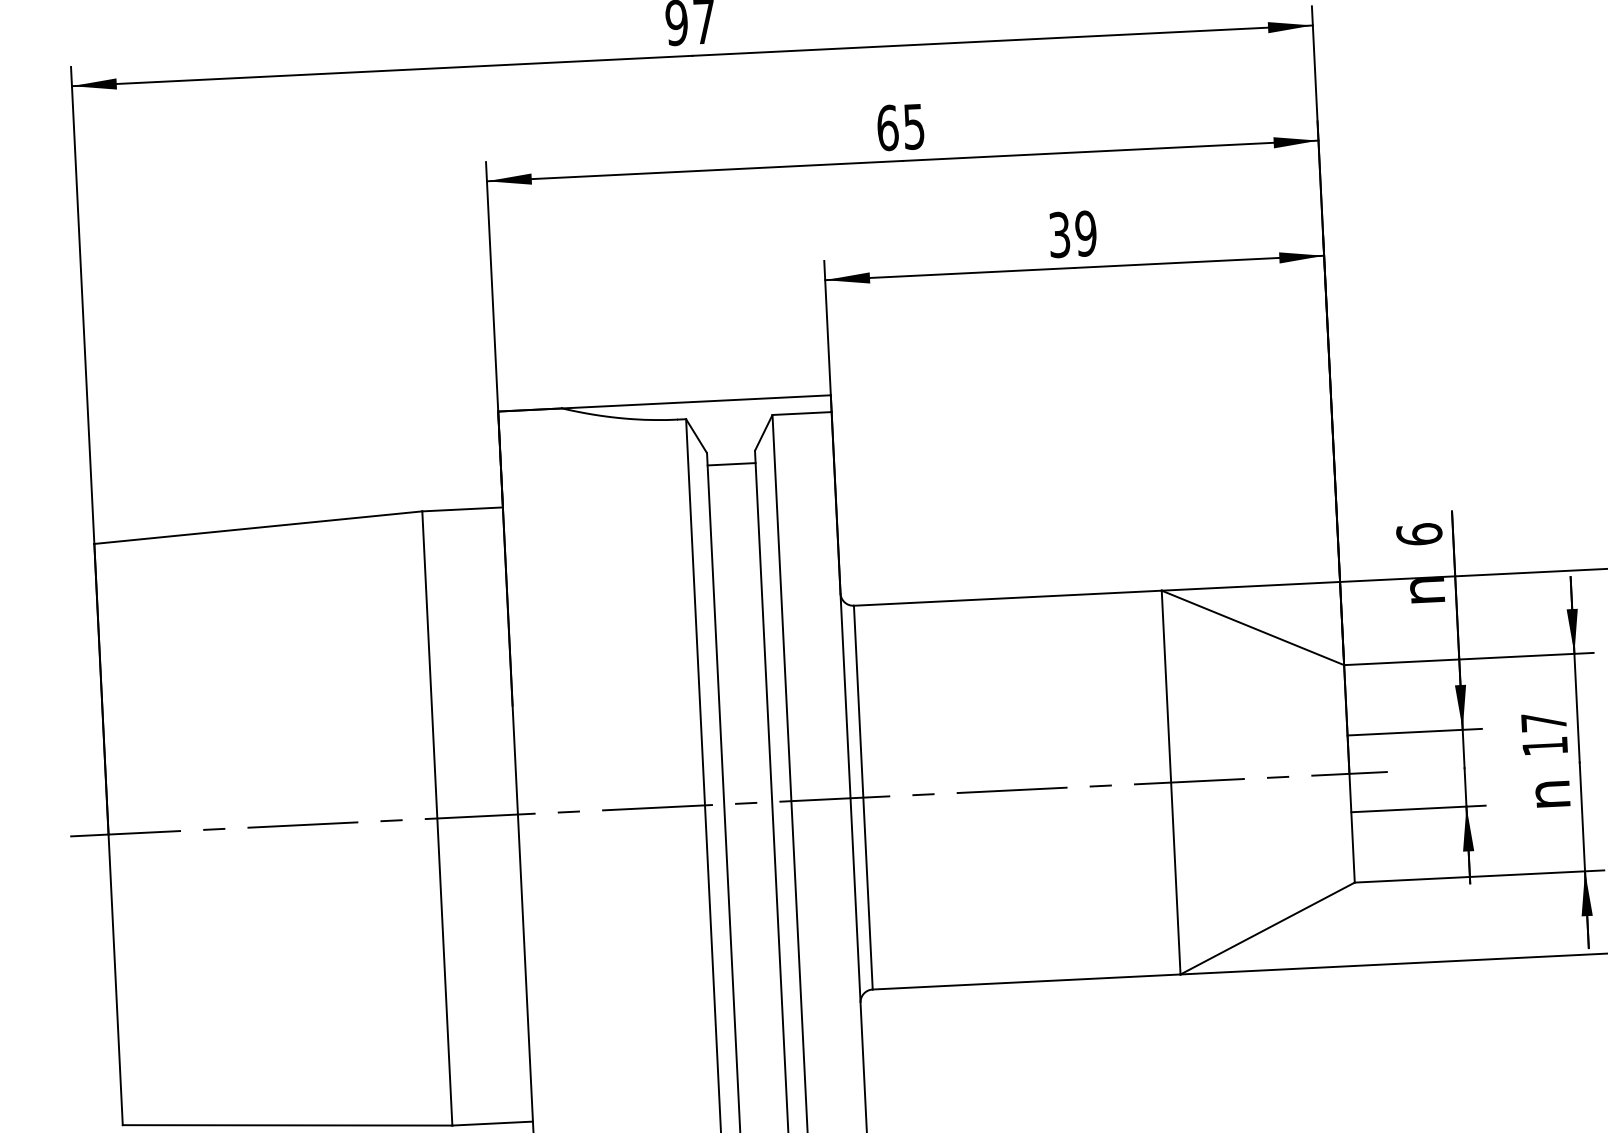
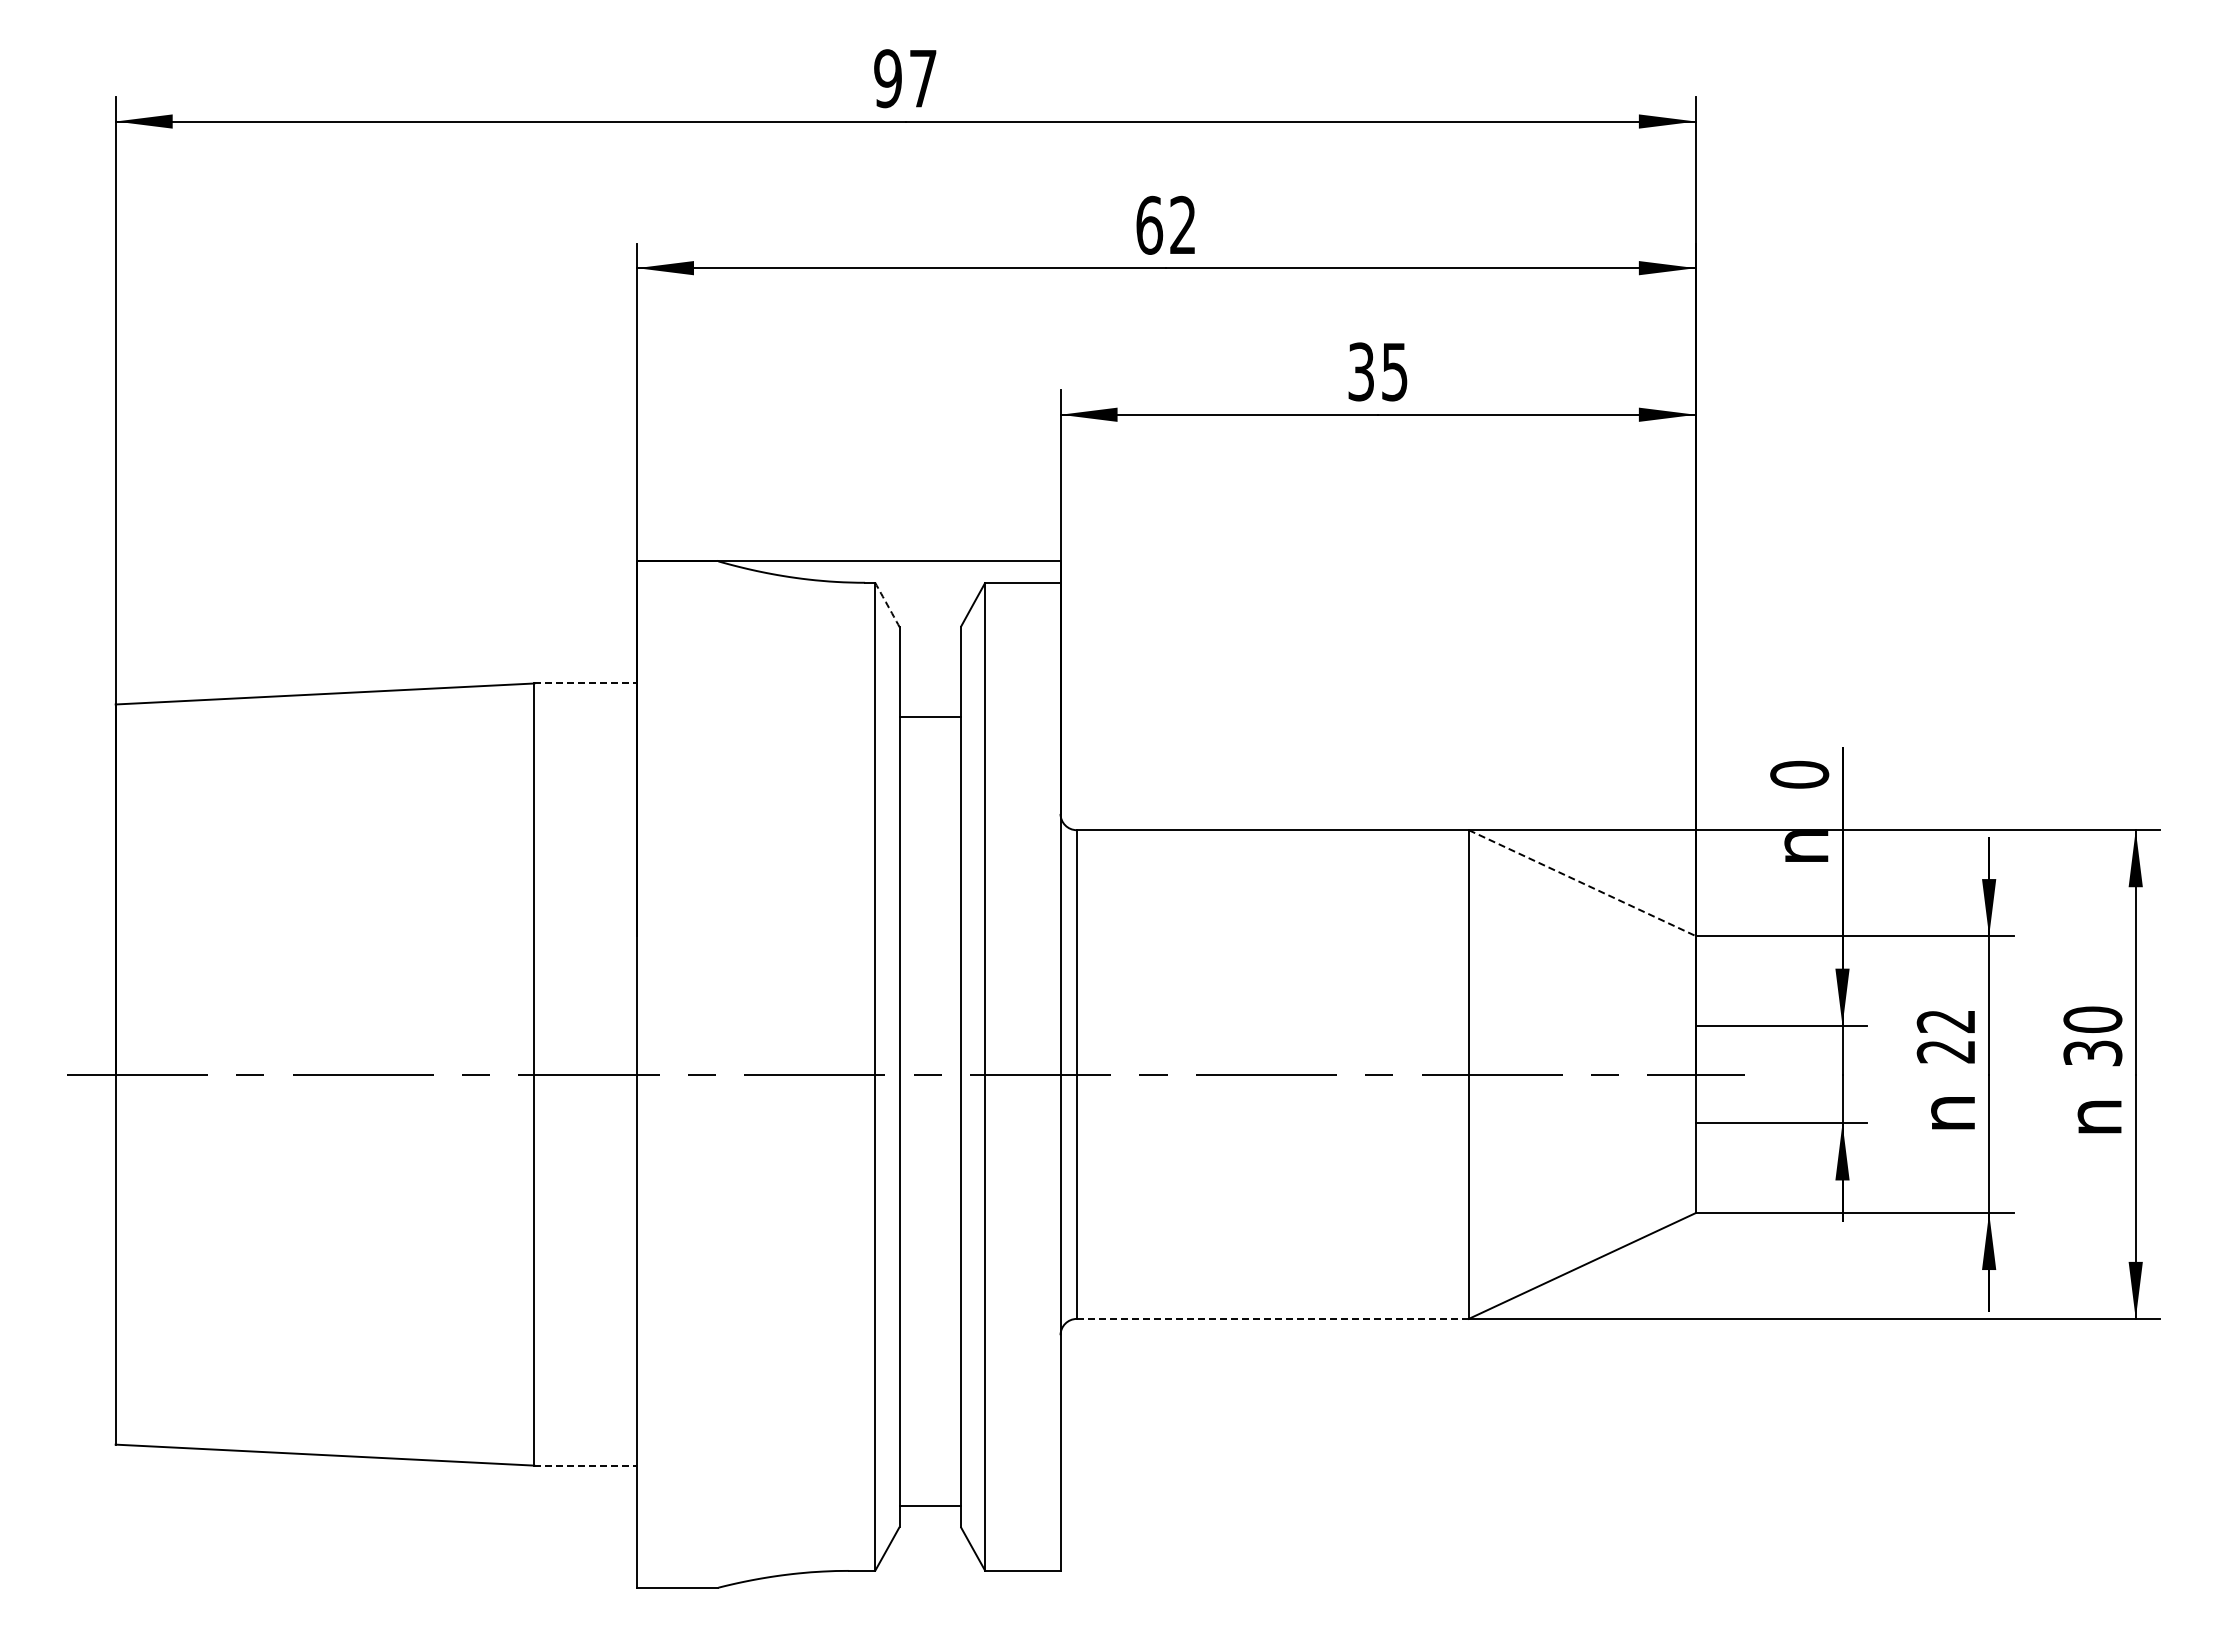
text: (913, 126) -> (1182, 224), 65 -> 62
text: (1085, 233) -> (1394, 371), 39 -> 35
arc: (696, 435) -> (887, 604), solid -> dashed
line: (731, 464) -> (929, 716), moved
line: (463, 509) -> (586, 683), solid -> dashed
text: (1419, 534) -> (1799, 774), 6 -> 0
line: (1253, 628) -> (1582, 883), solid -> dashed
text: (1543, 734) -> (1945, 1036), 17 -> 22
line: (1026, 981) -> (1272, 1318), solid -> dashed
line: (493, 1123) -> (586, 1465), solid -> dashed

